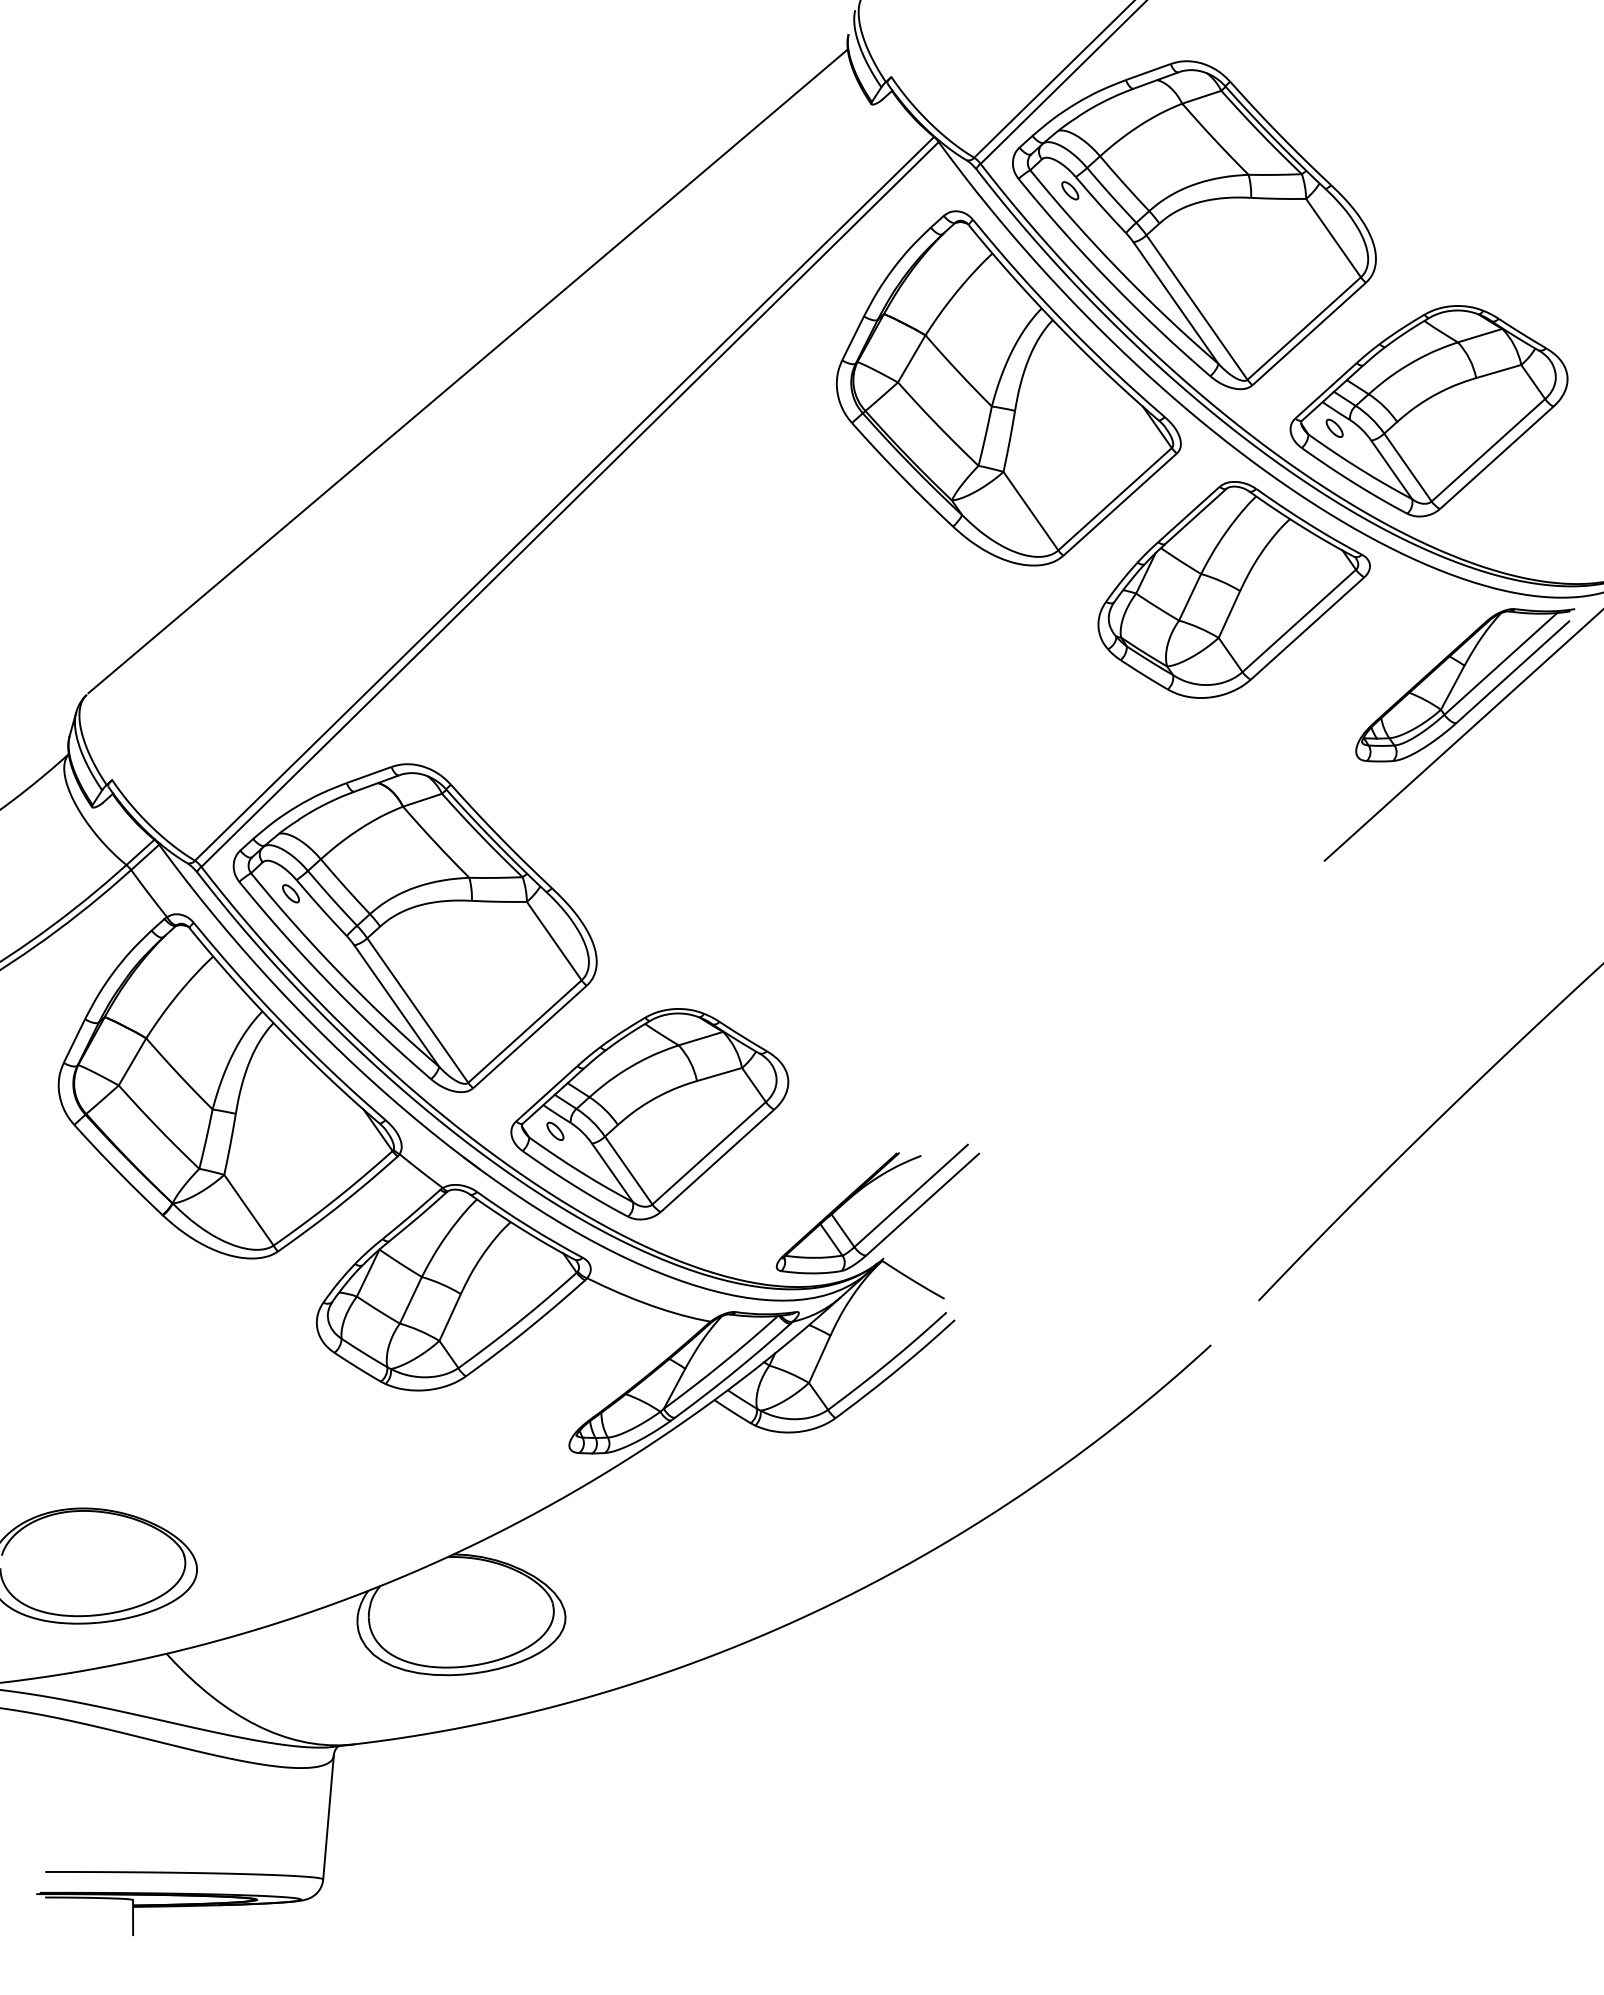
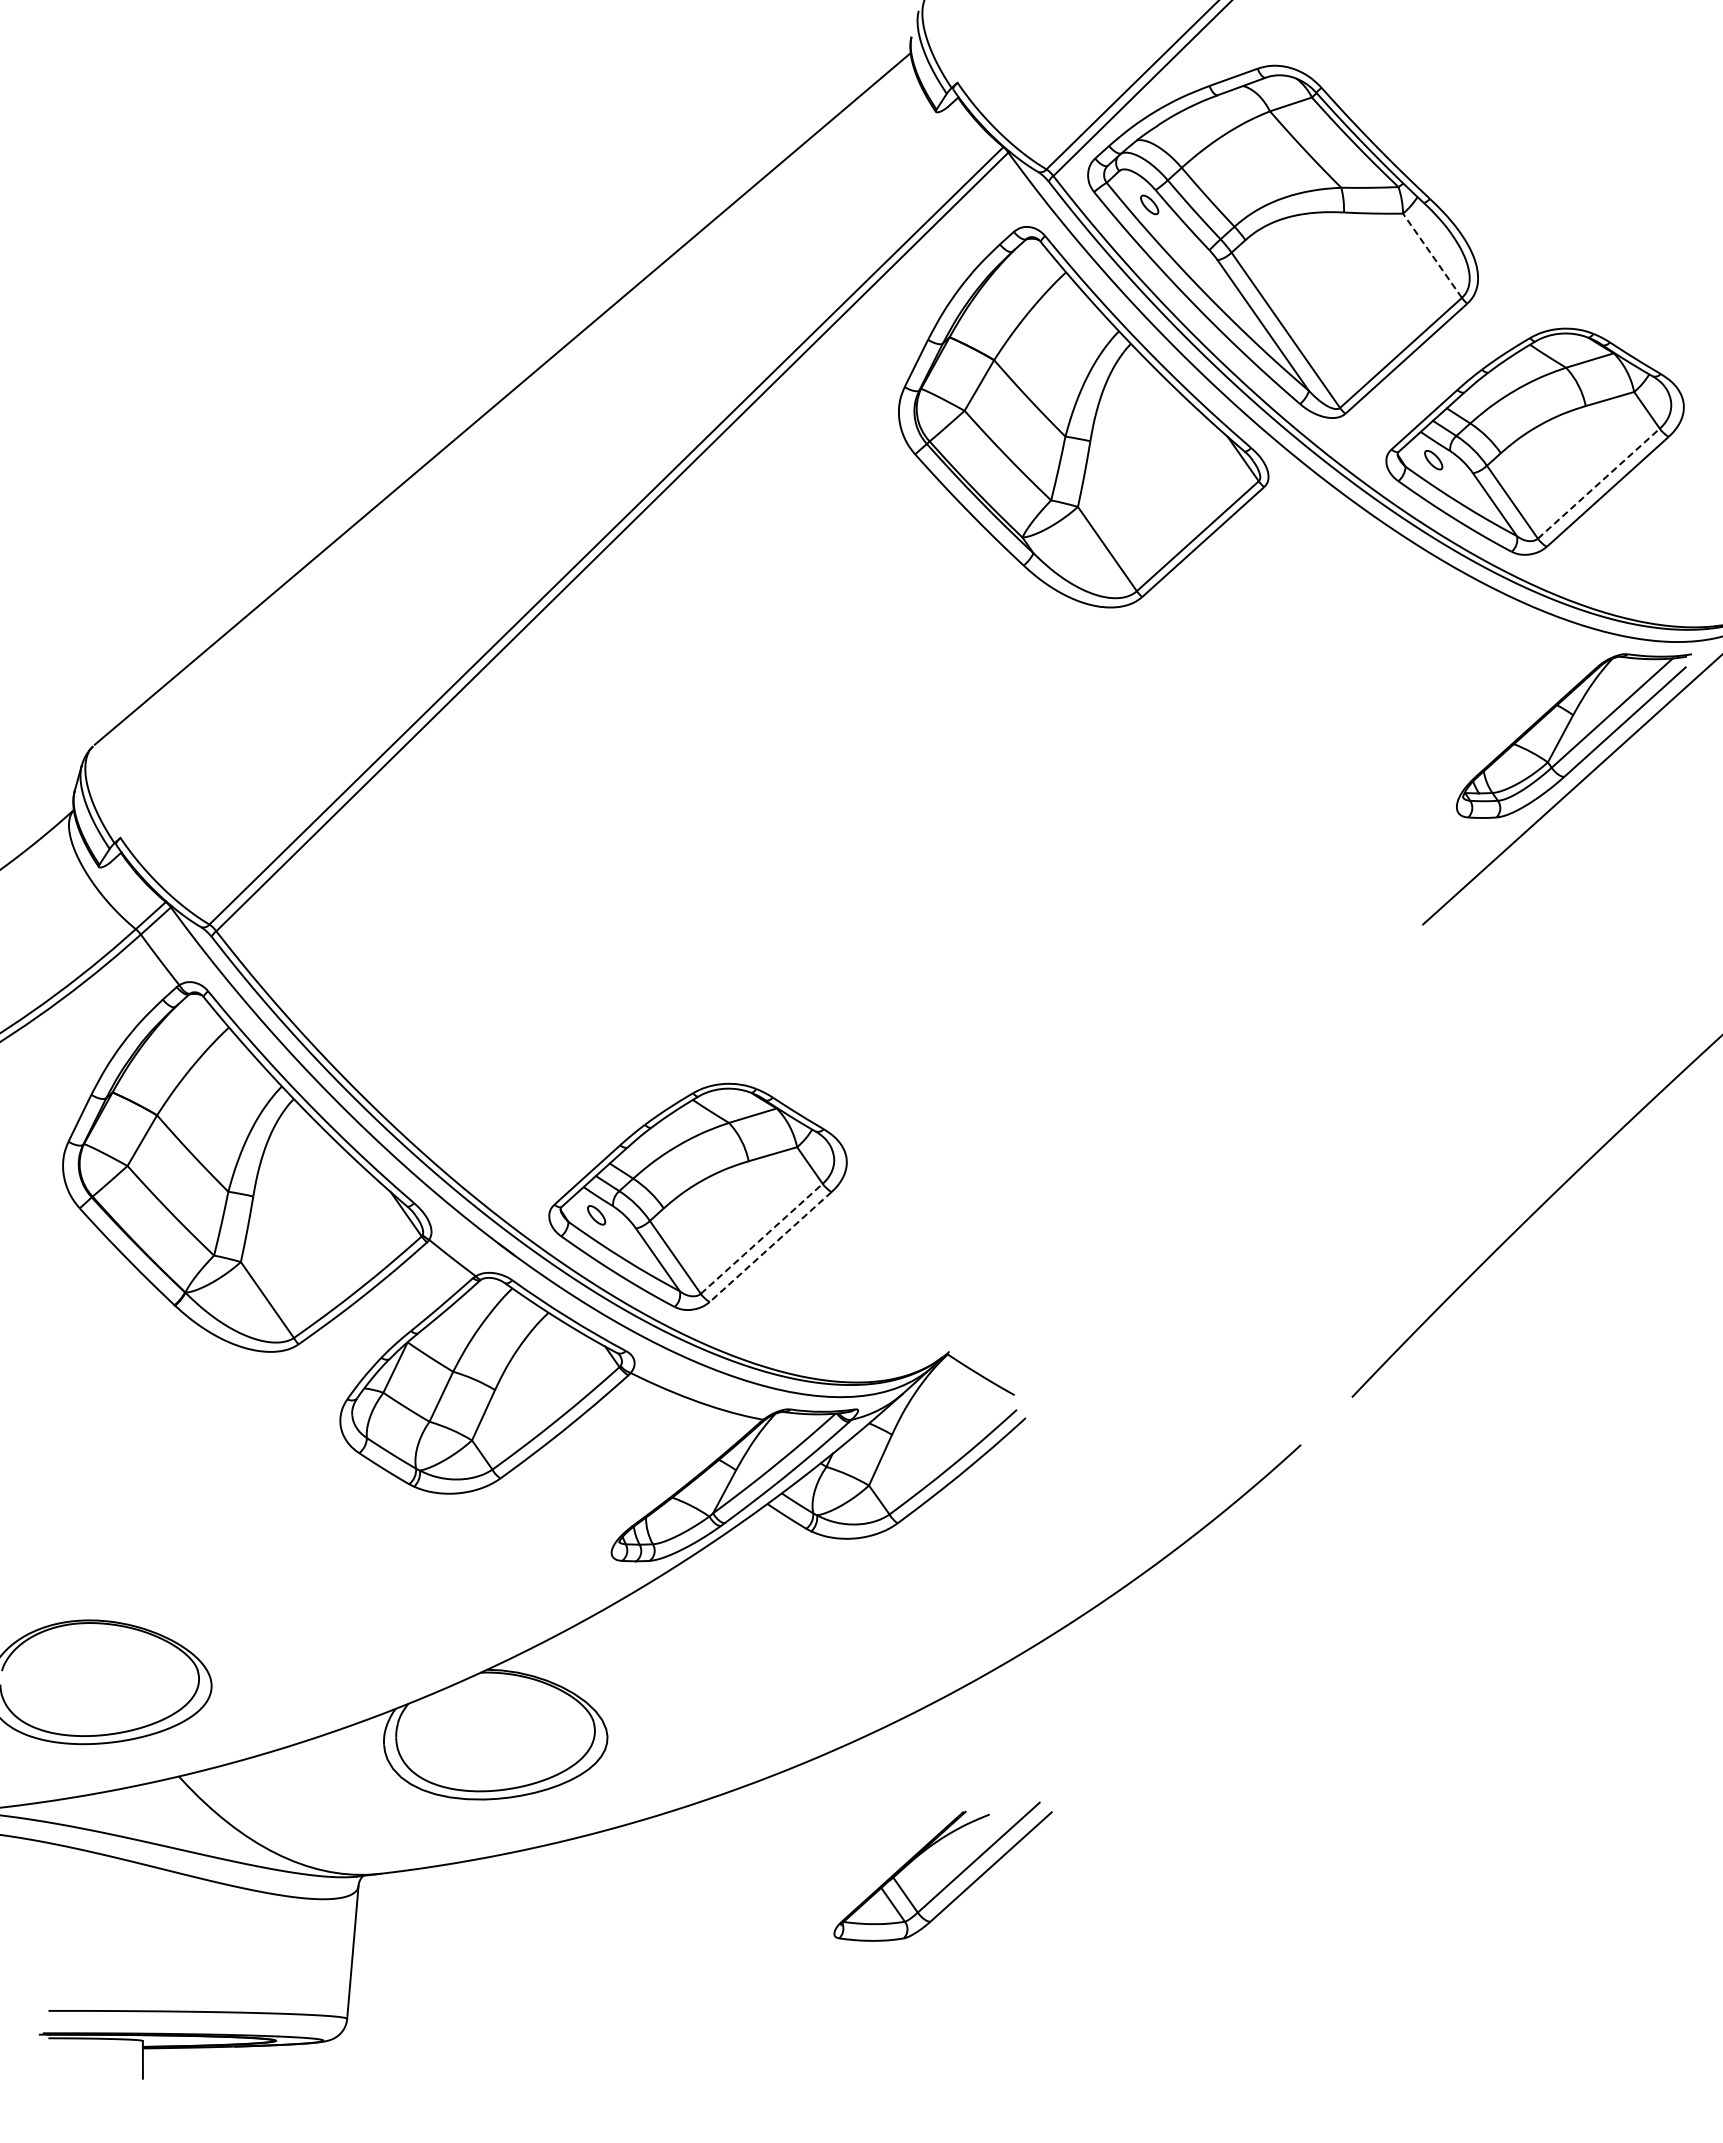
line: (1333, 237) -> (1432, 255), solid -> dashed
line: (1489, 450) -> (1599, 483), solid -> dashed
part: (1233, 589) -> (1325, 633), removed
part: (414, 928) -> (445, 997), removed
line: (709, 1152) -> (762, 1238), solid -> dashed
line: (717, 1161) -> (770, 1247), solid -> dashed
part: (885, 1217) -> (951, 1880), moved

